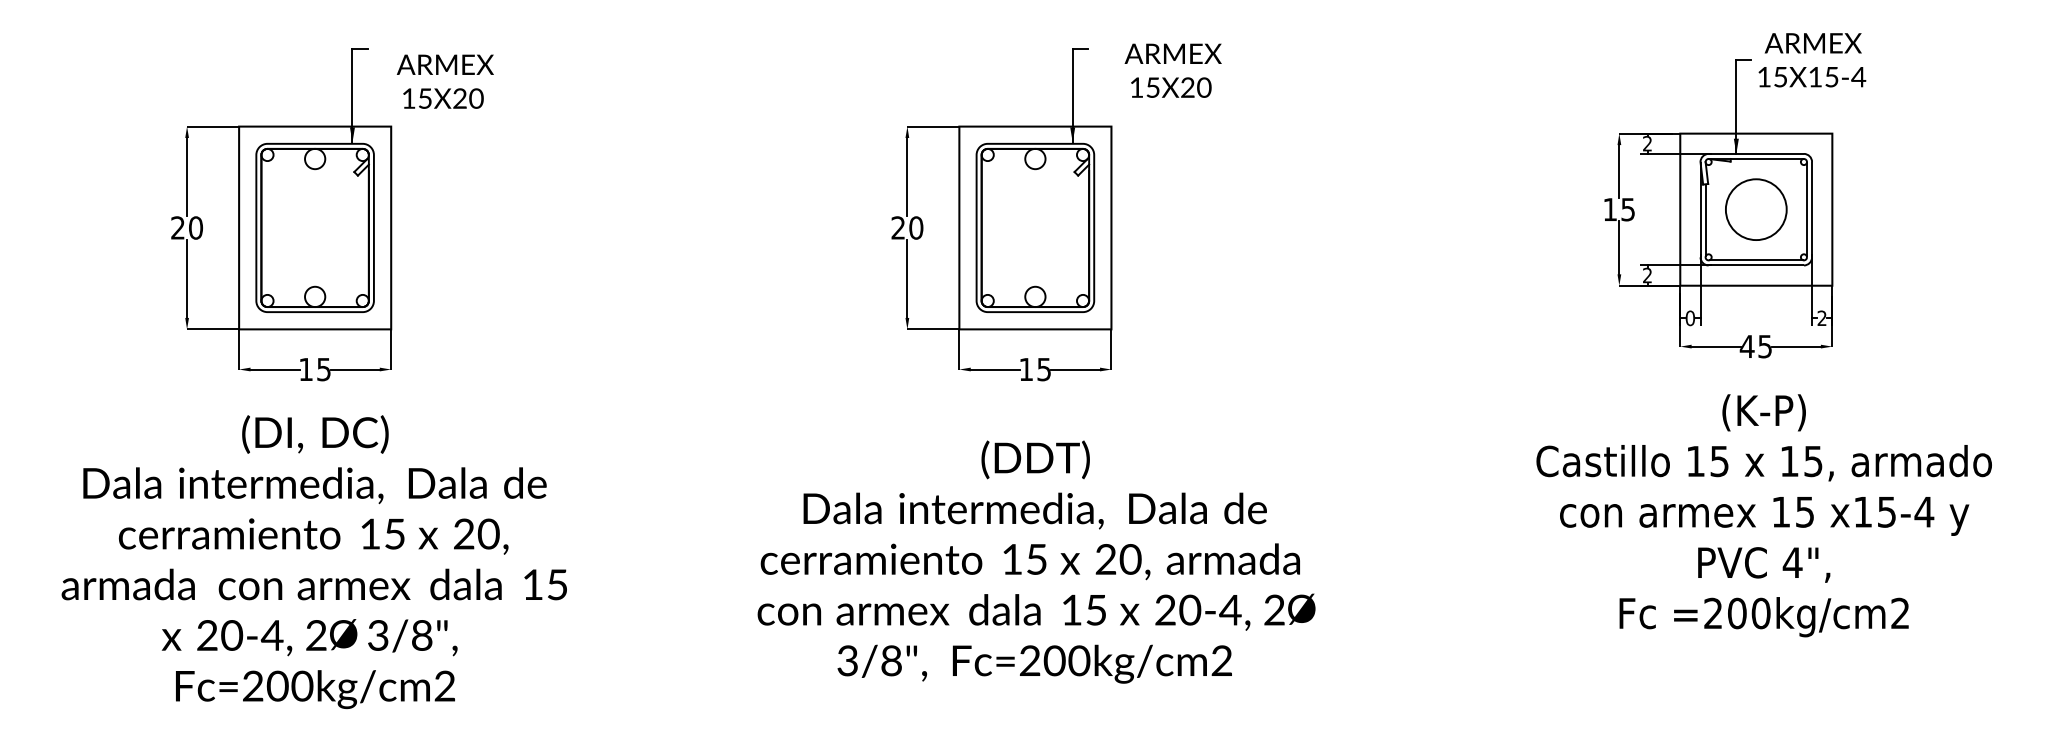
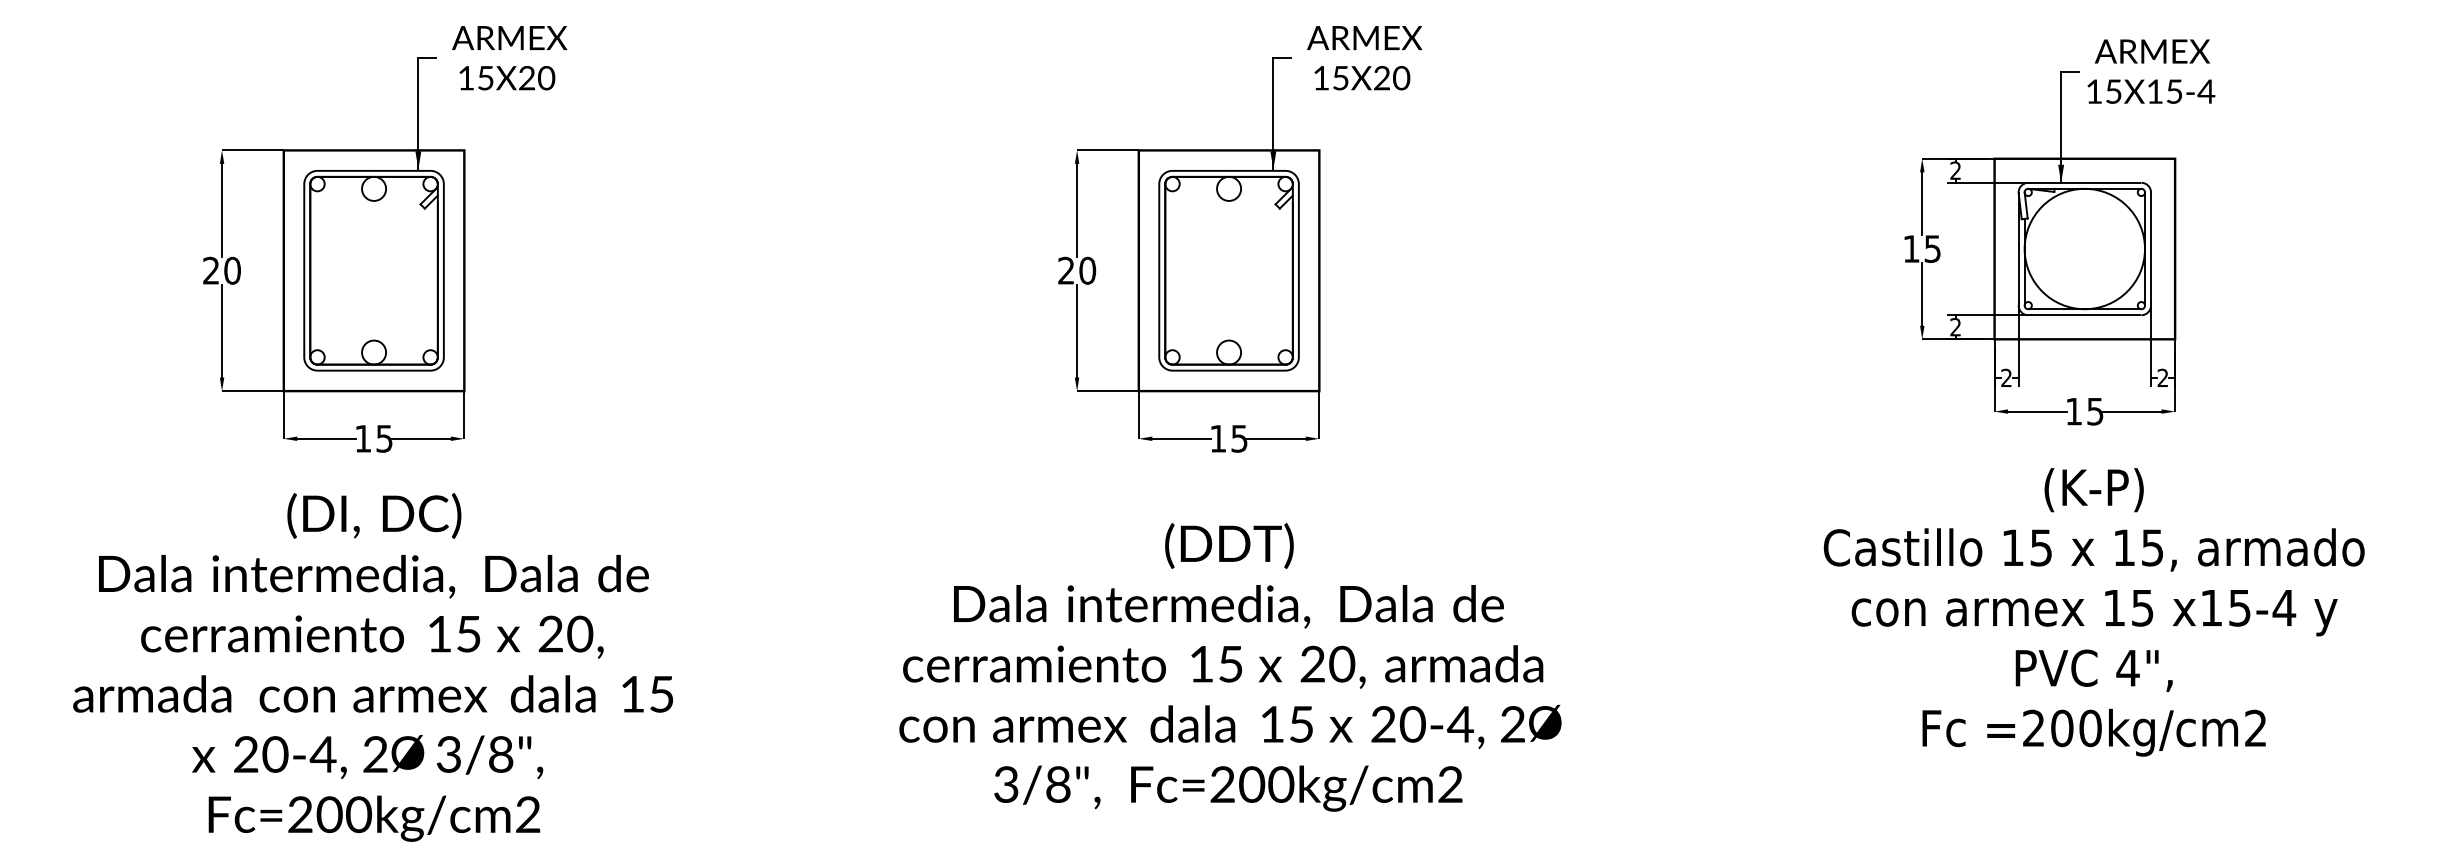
text: (1173, 71) -> (1364, 58), moved
text: (445, 82) -> (509, 58), moved
circle: (1756, 209) -> (2084, 248), size x1.67
text: (1690, 317) -> (2006, 377), 0 -> 2
text: (1746, 346) -> (2073, 411), 45 -> 15

